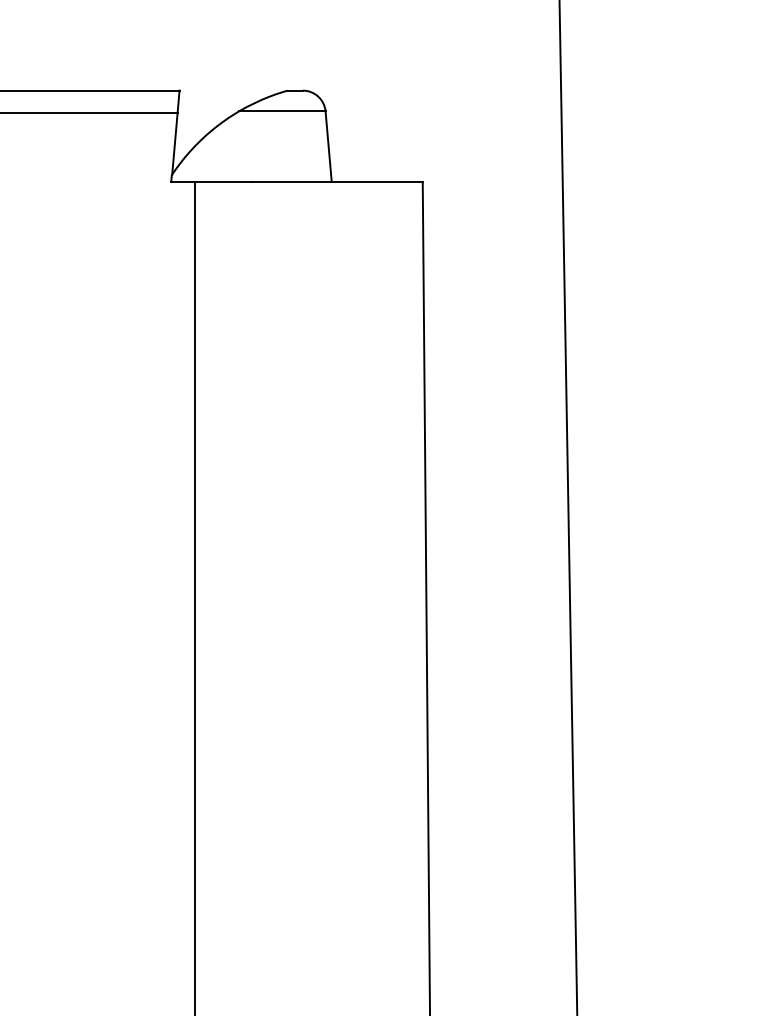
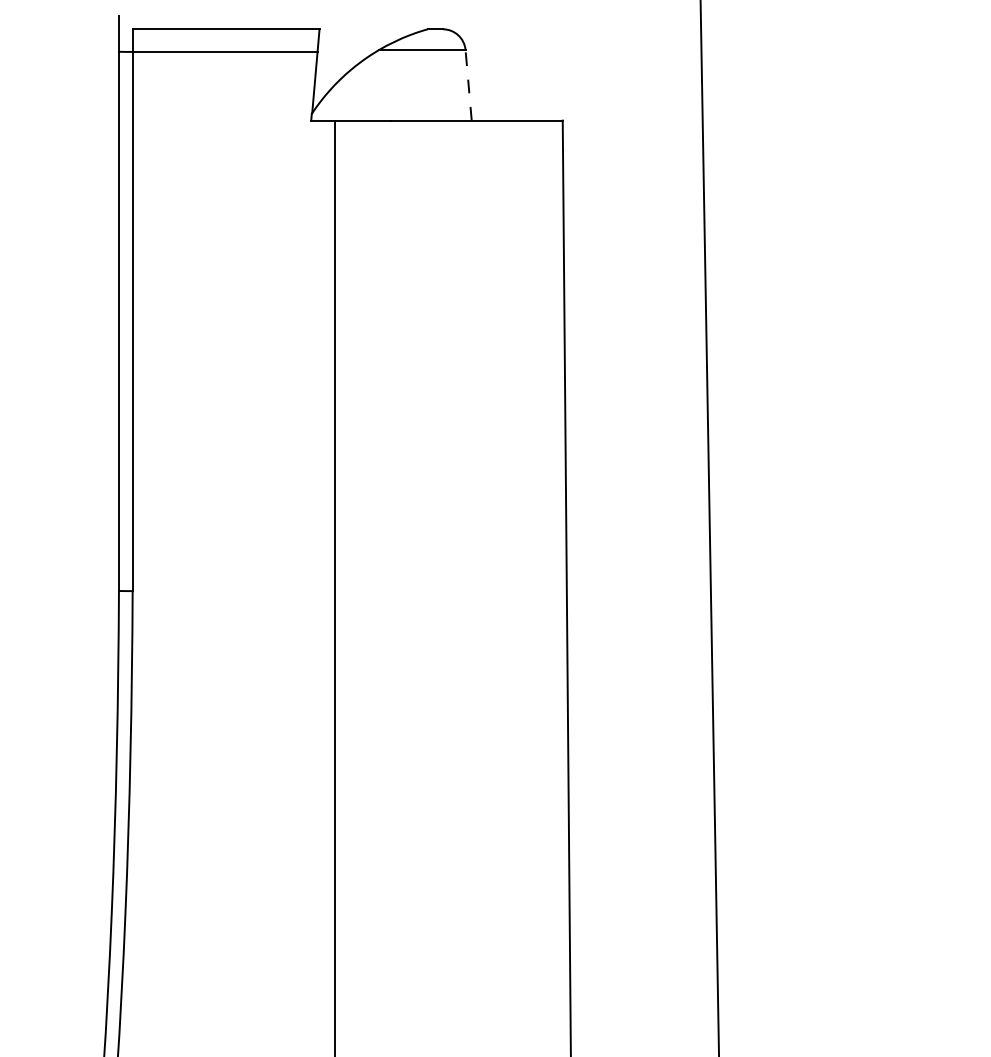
line: (328, 145) -> (468, 84), solid -> dashed

